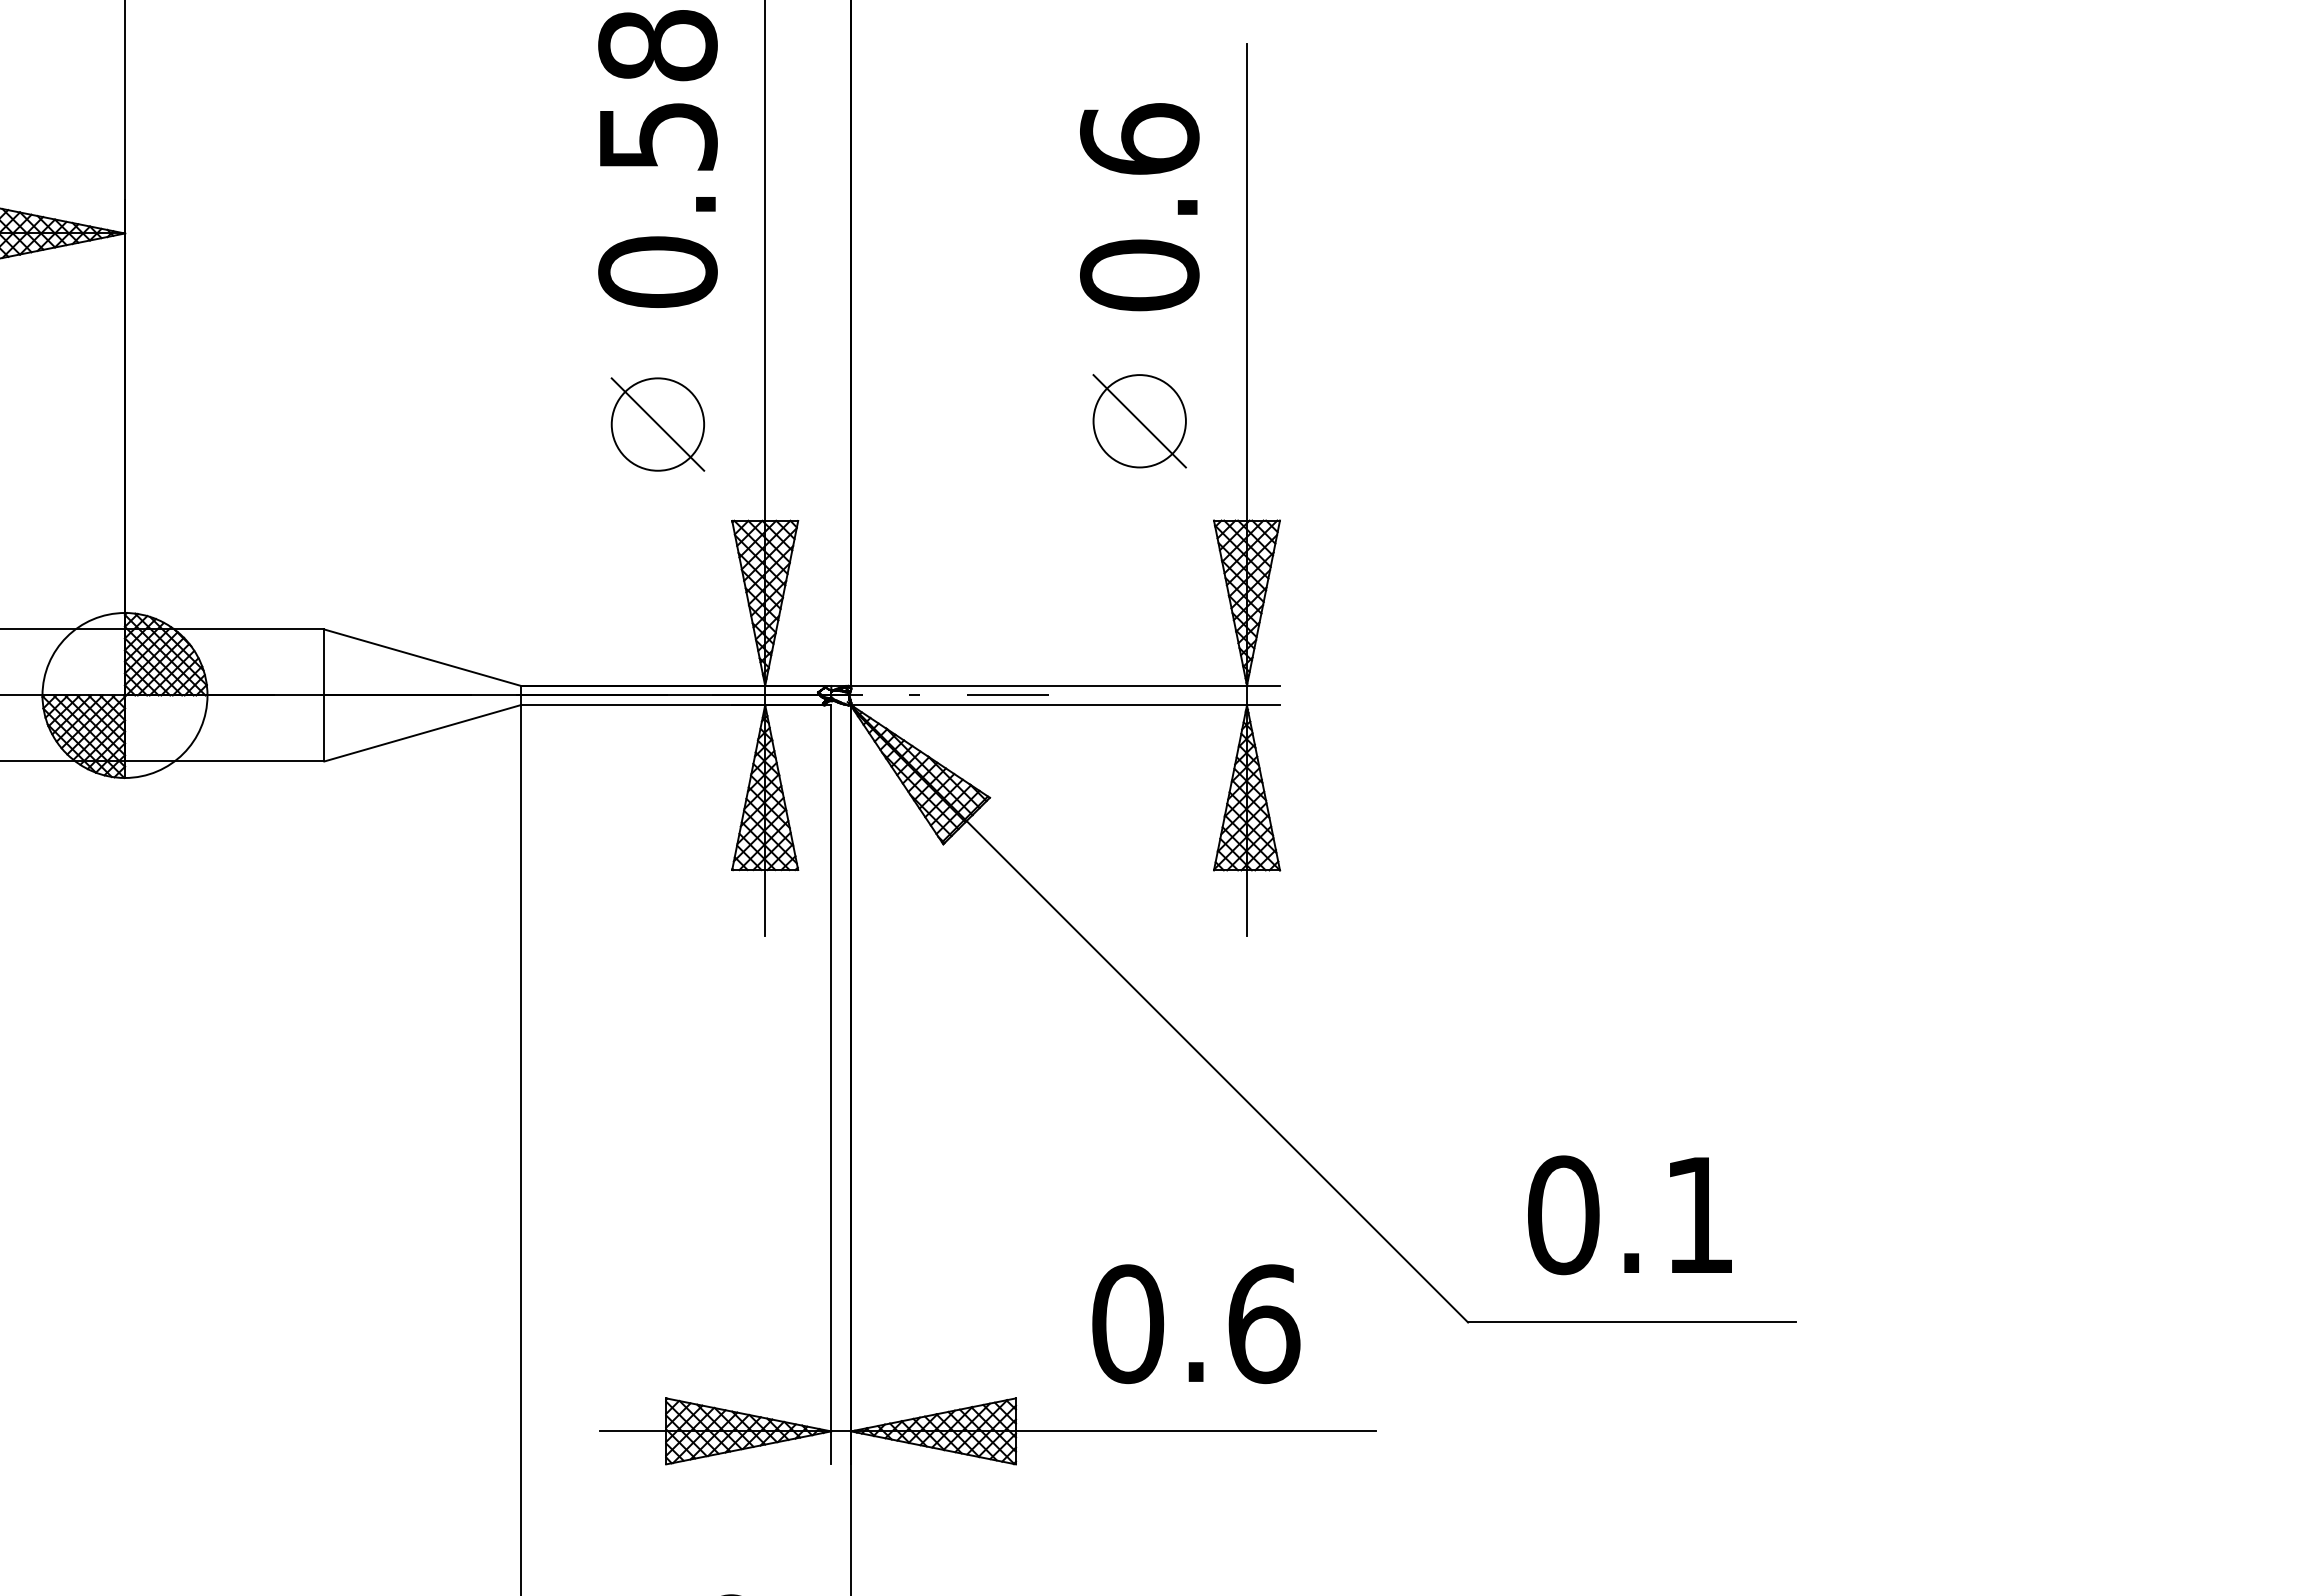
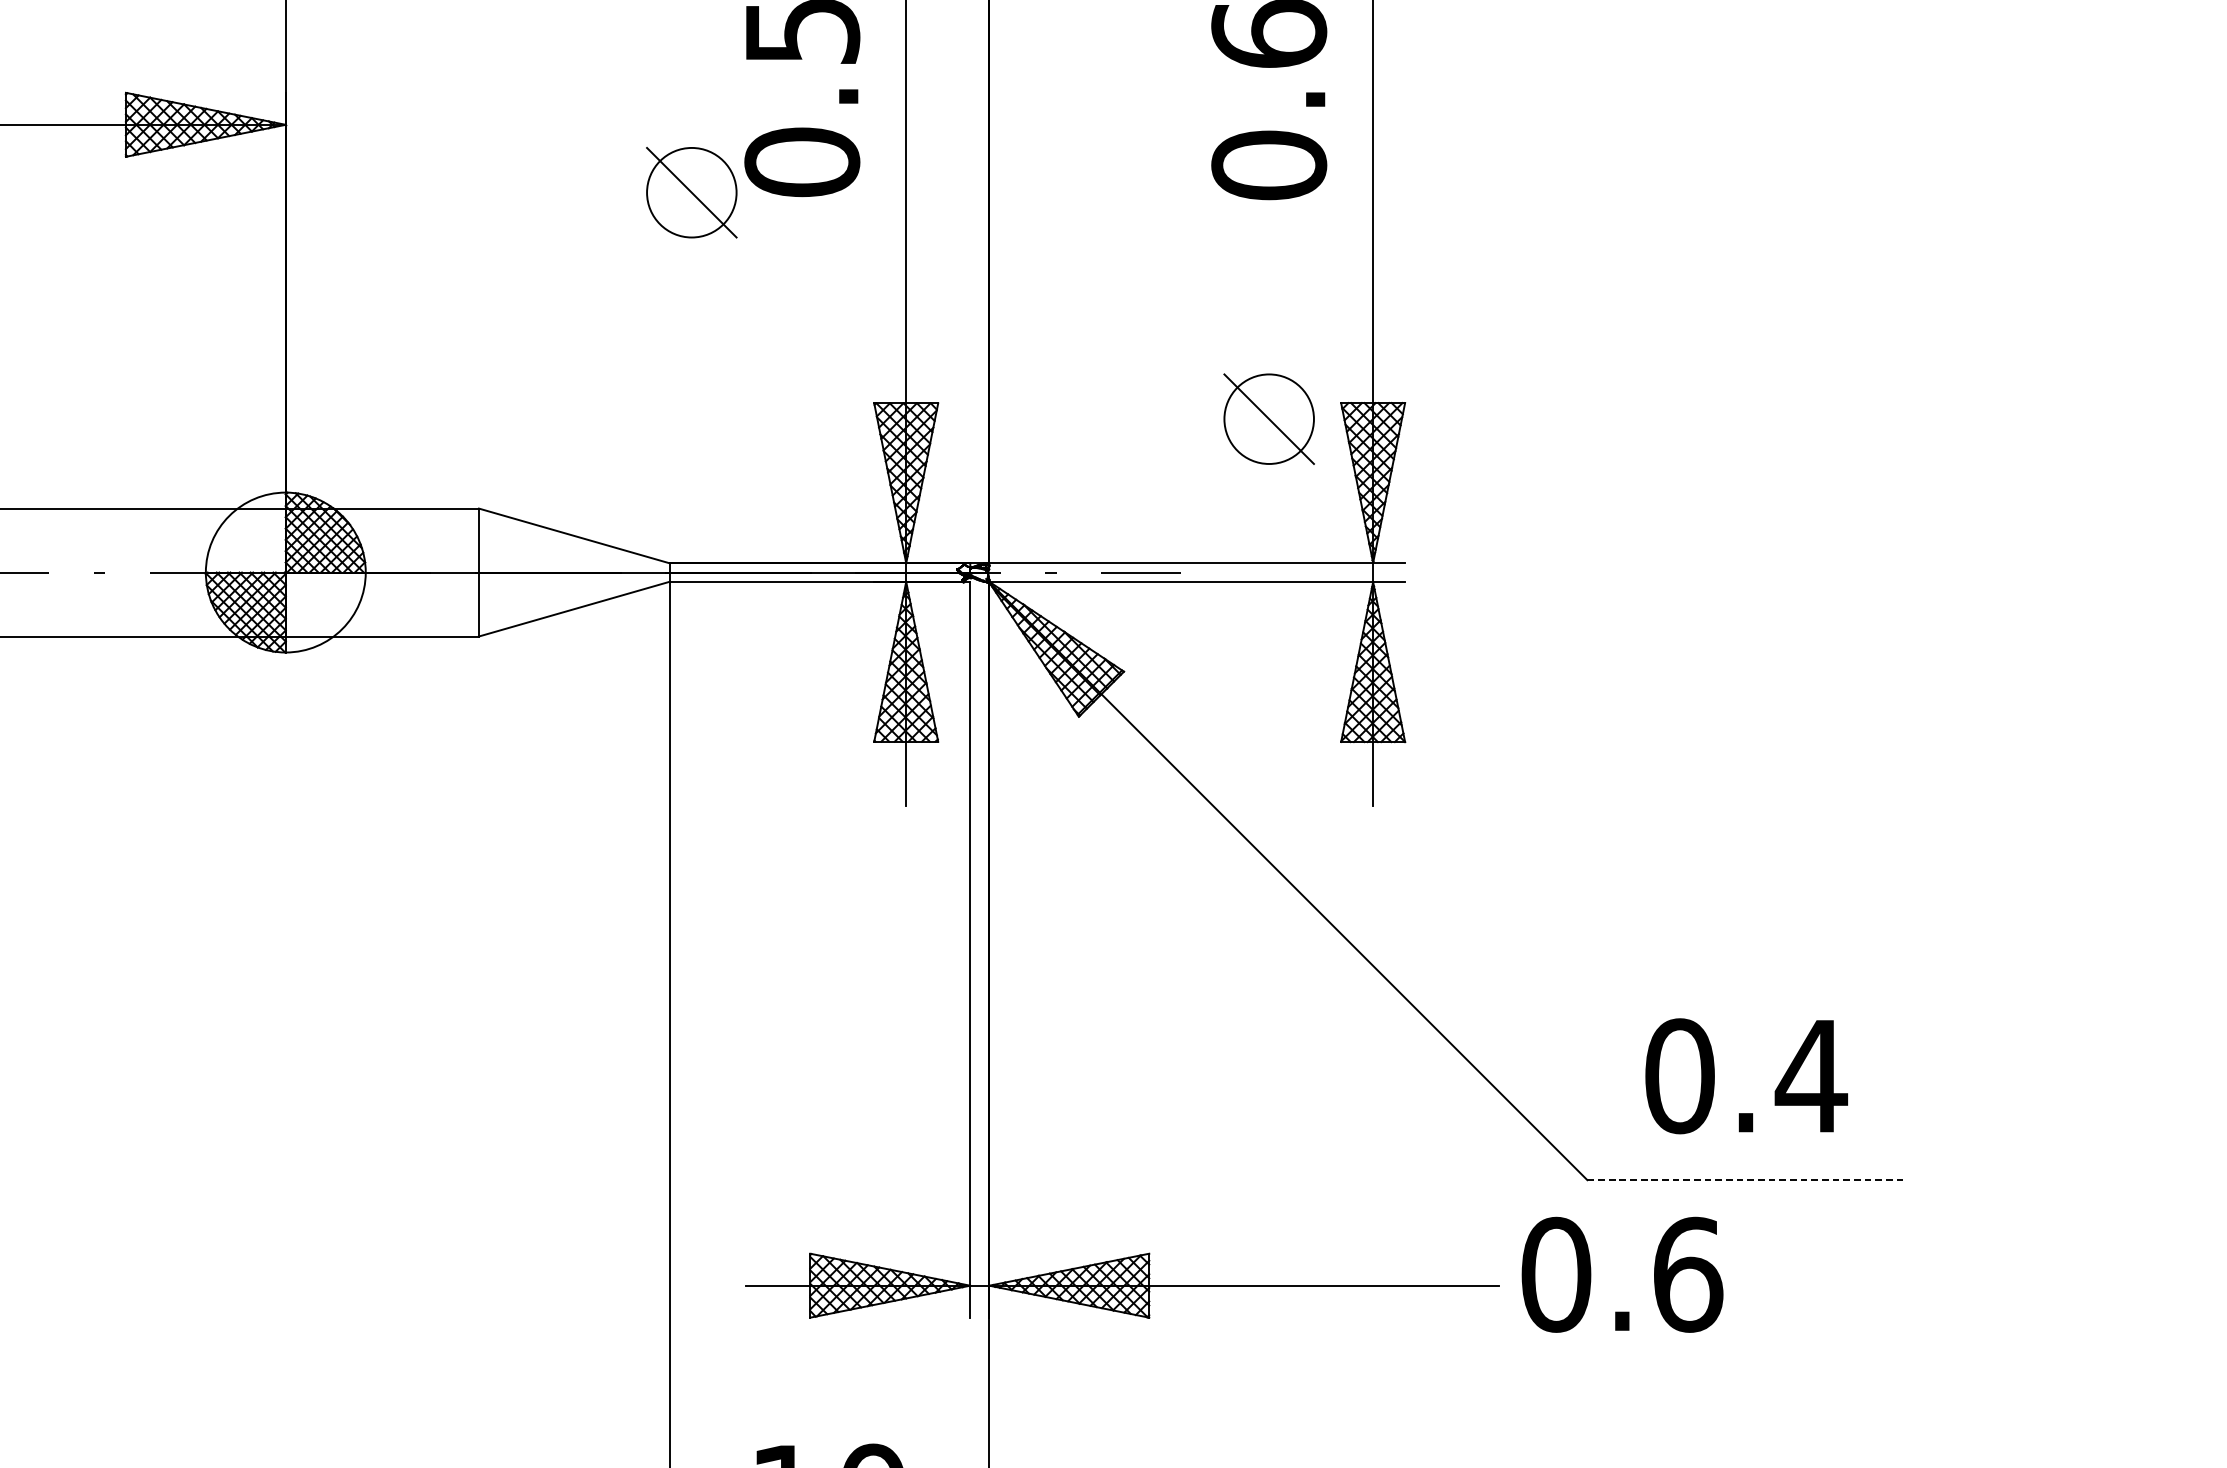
part: (1139, 421) -> (1268, 419), moved
part: (657, 424) -> (691, 192), moved
text: (1699, 1214) -> (1811, 1075), 0.1 -> 0.4
line: (1631, 1322) -> (1745, 1180), solid -> dashed
text: (1196, 1324) -> (1622, 1275), moved

